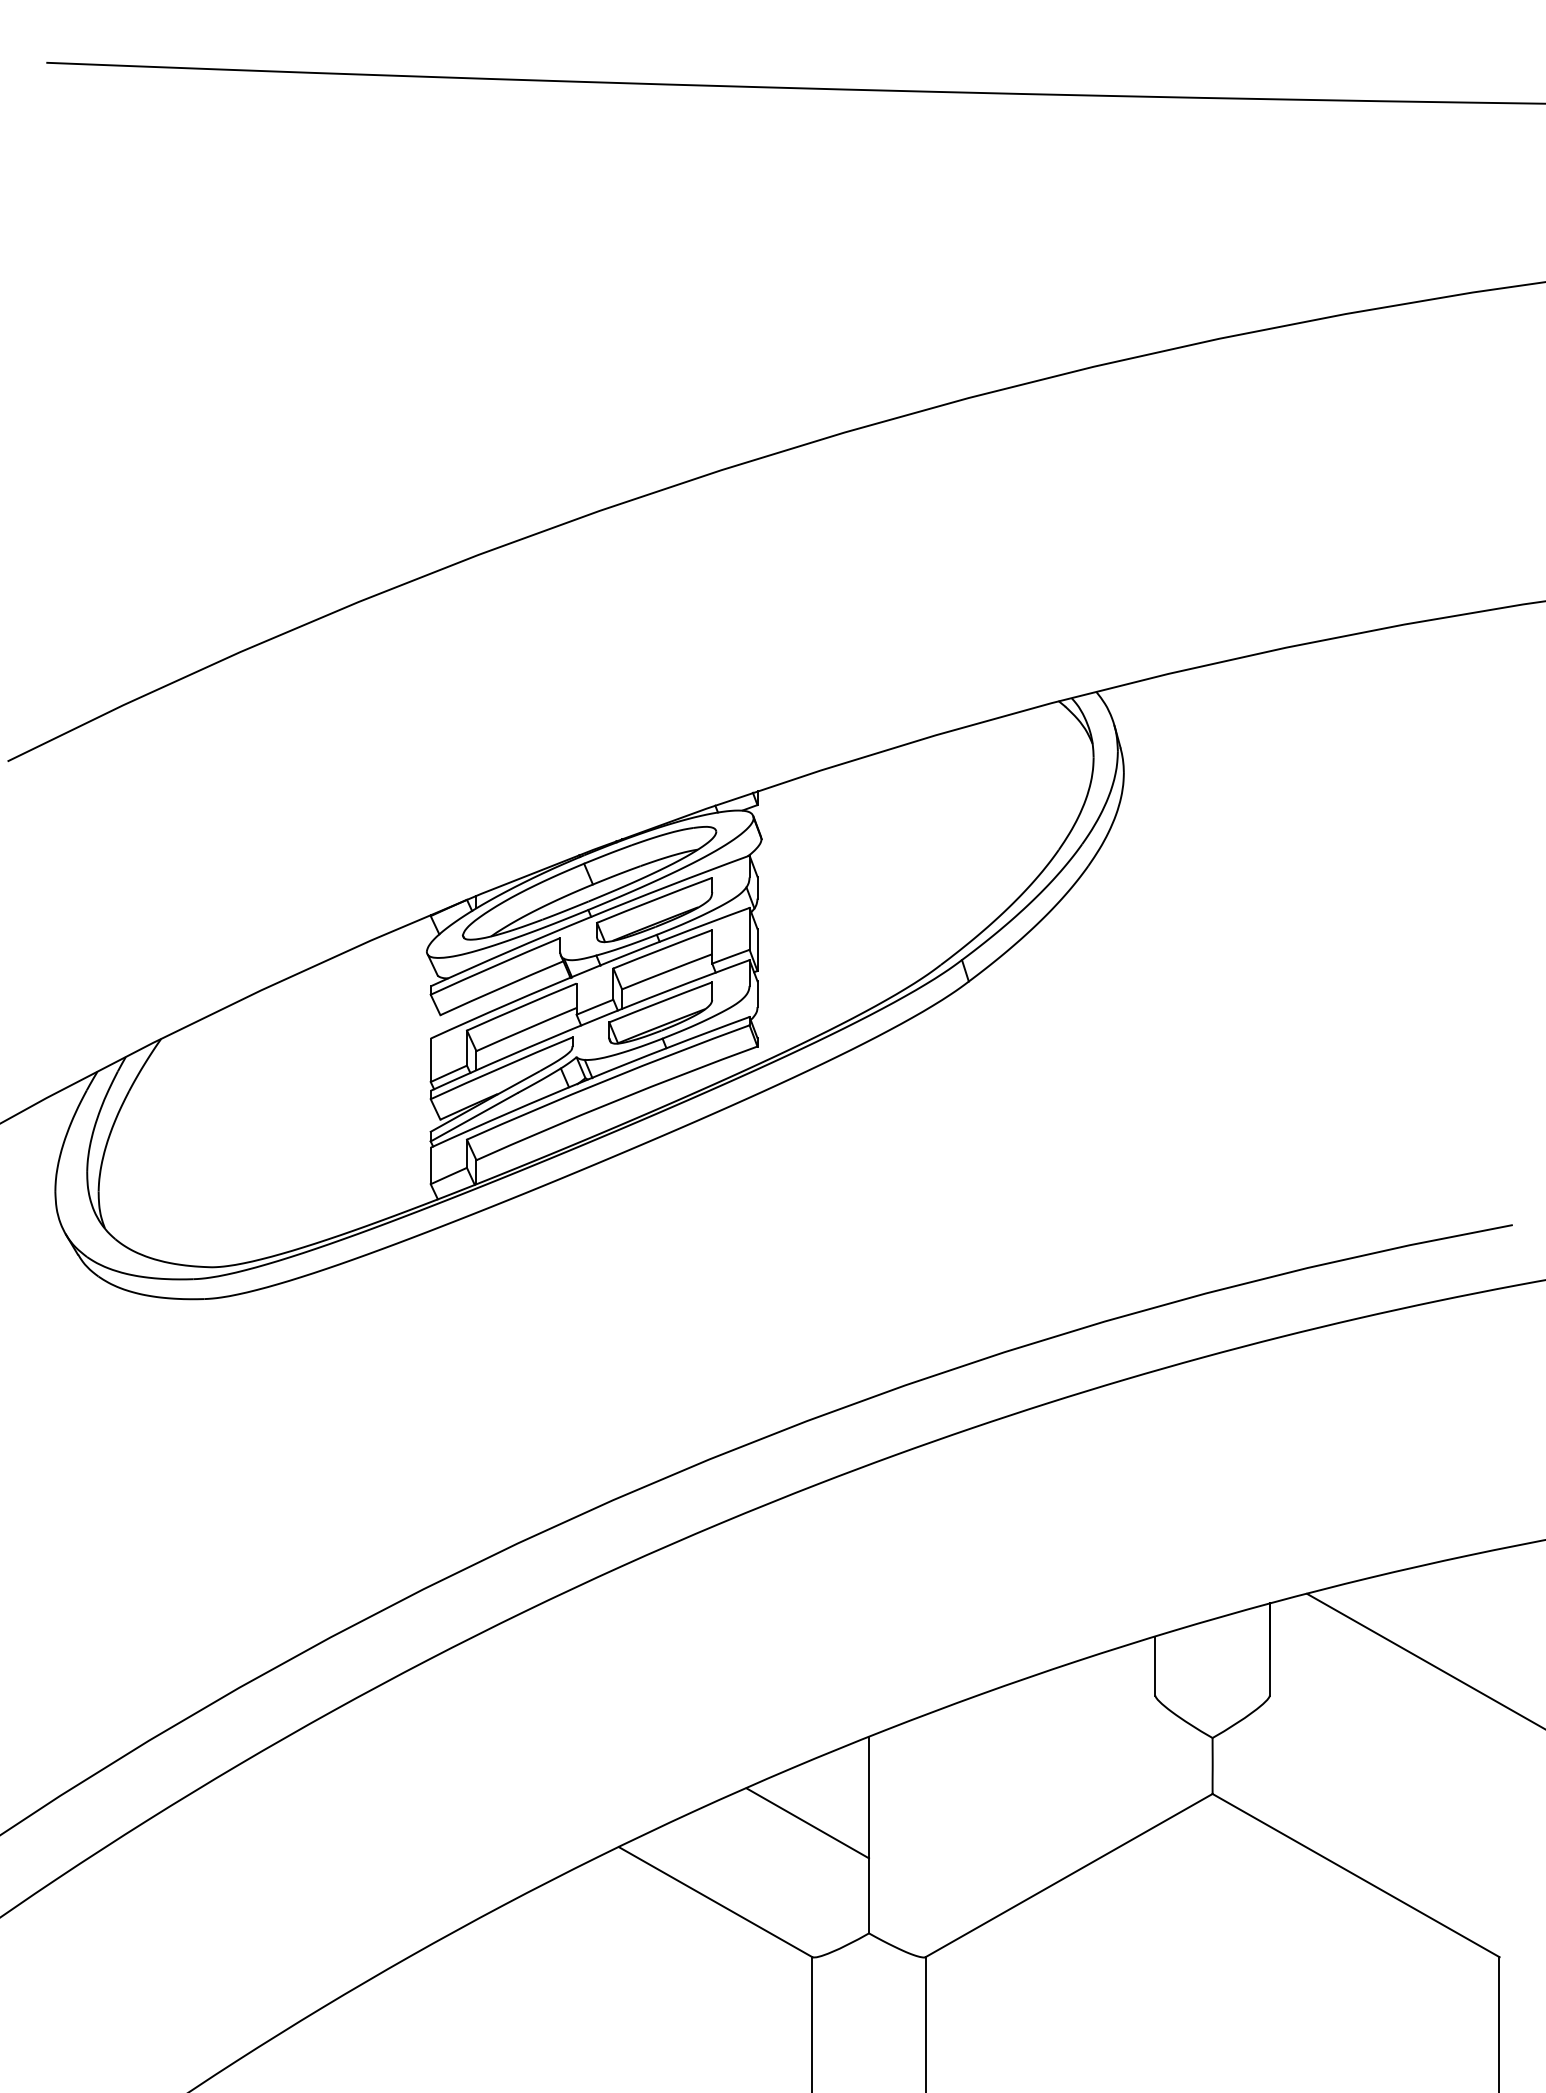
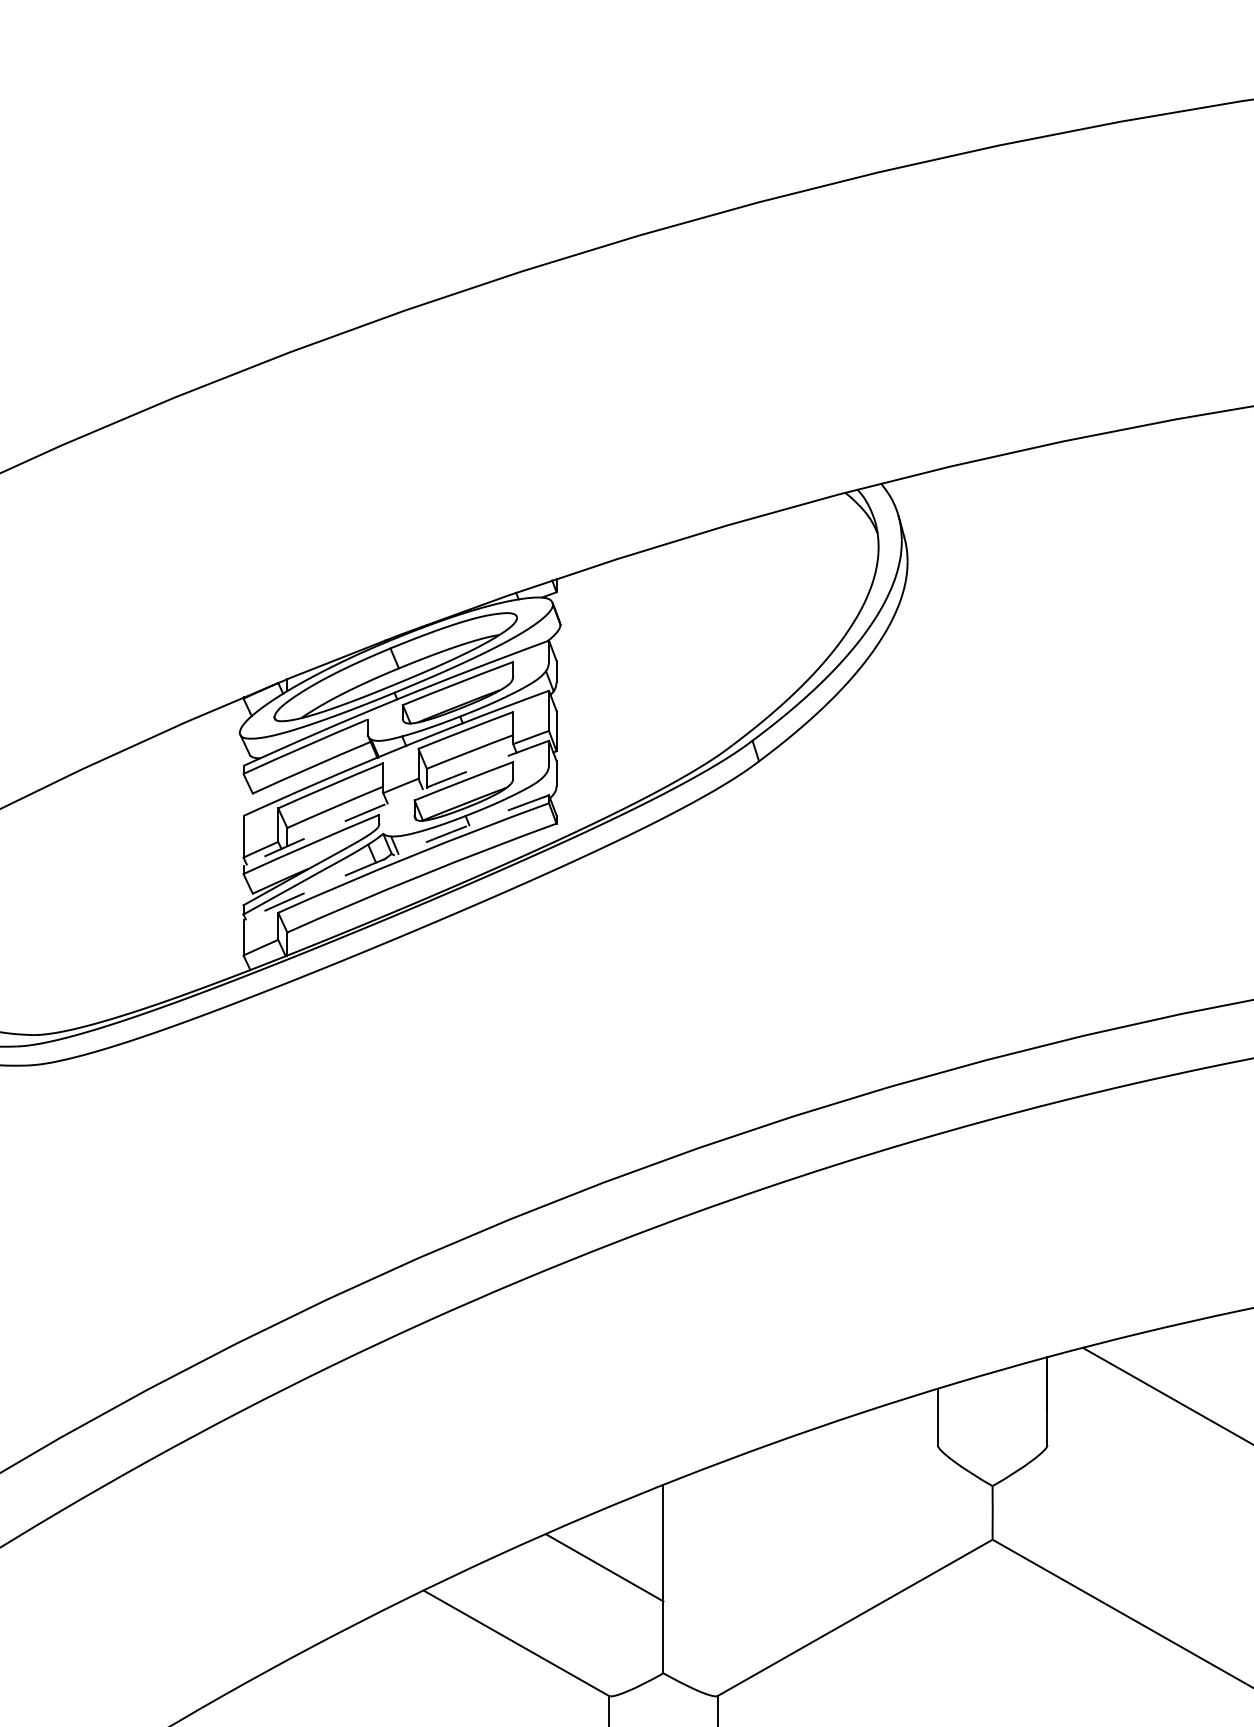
arc: (588, 1022) -> (394, 800), solid -> dashed
arc: (588, 1079) -> (394, 855), solid -> dashed

